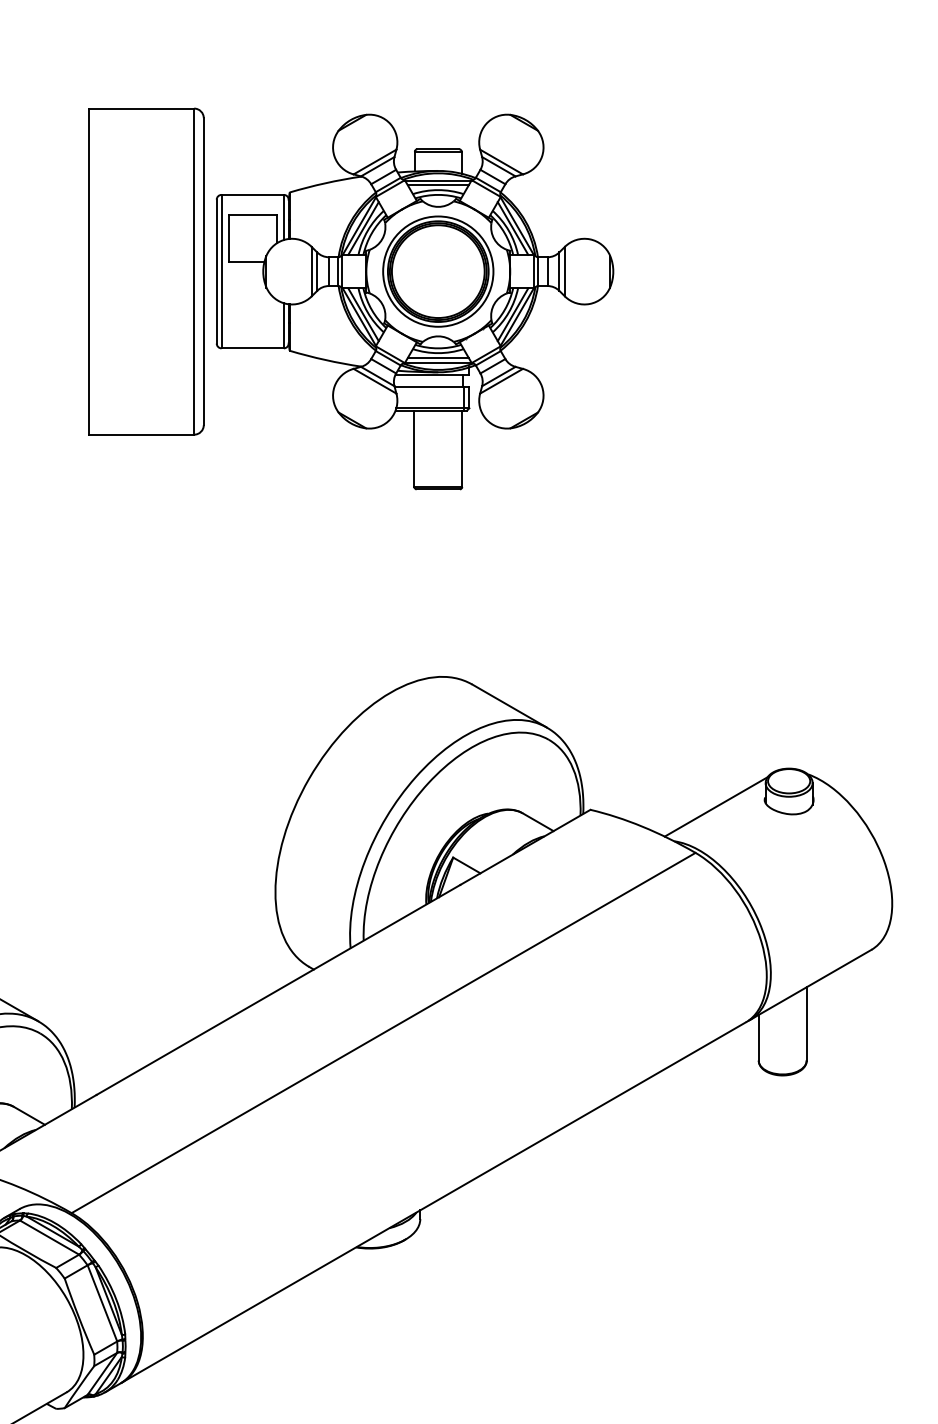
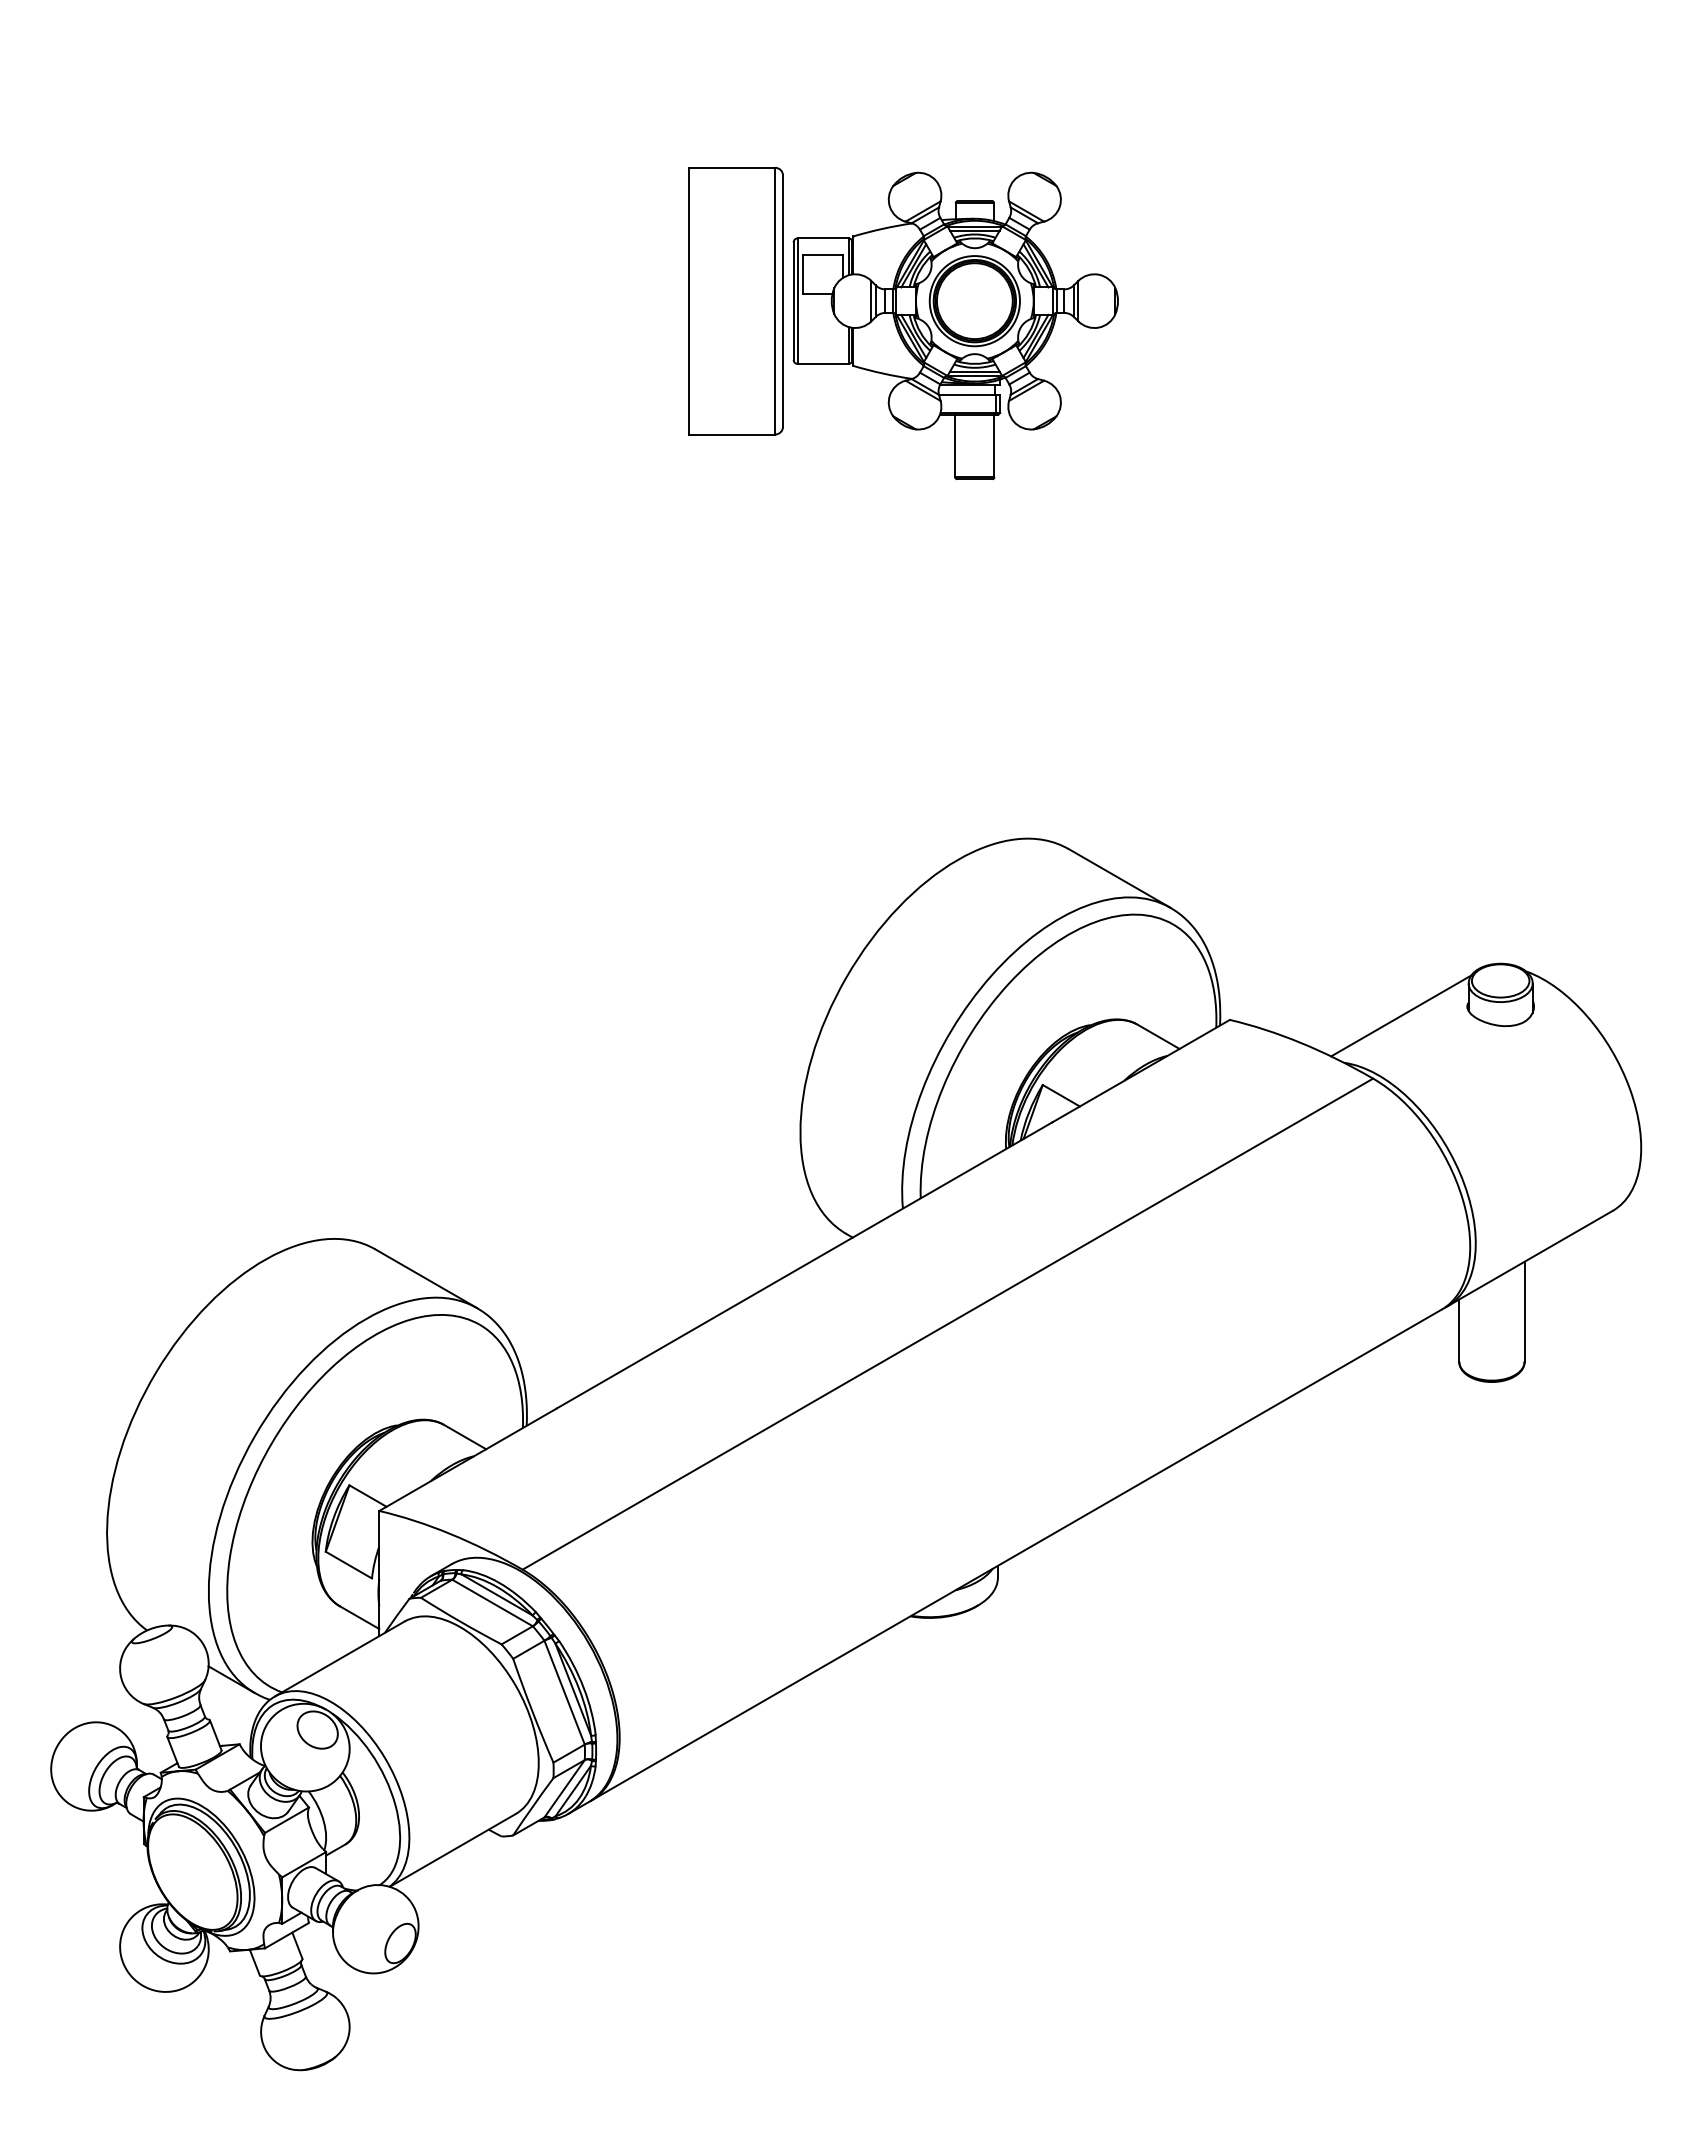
part: (351, 298) -> (903, 323), size x0.6

